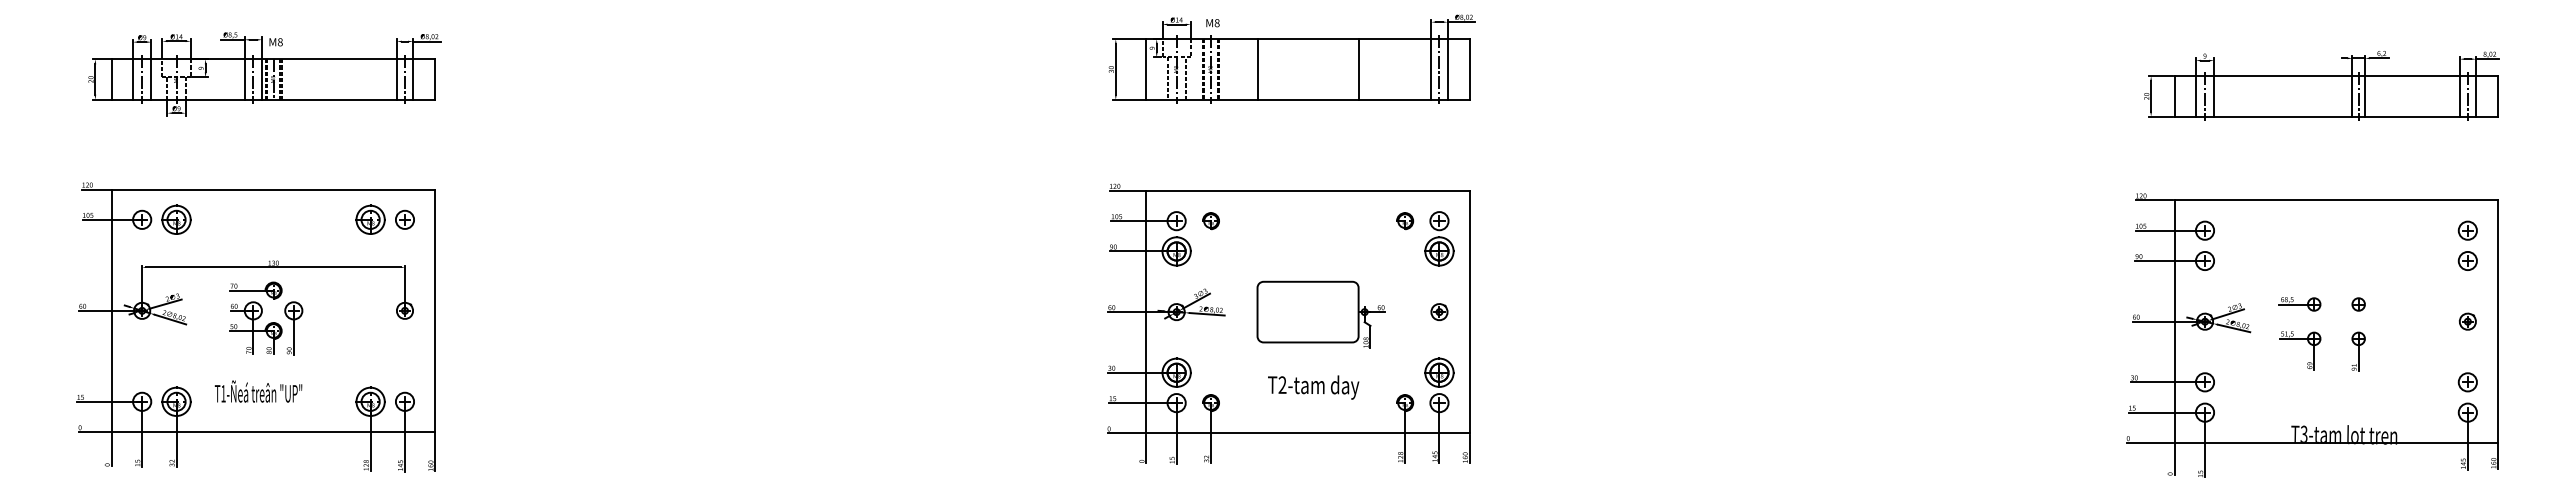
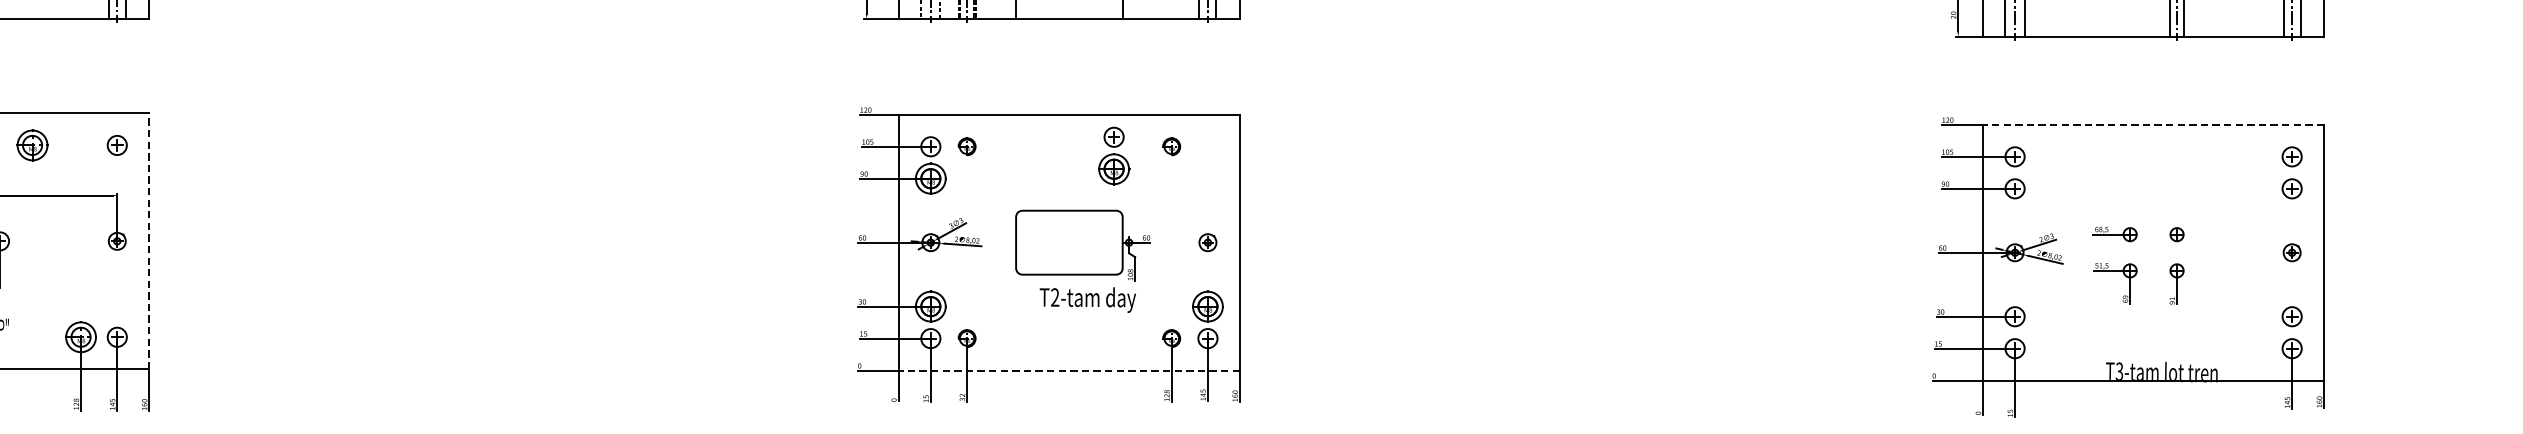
line: (2336, 200) -> (2153, 125), solid -> dashed
part: (370, 219) -> (32, 145), moved
part: (1439, 238) -> (1114, 155), moved
line: (435, 310) -> (149, 240), solid -> dashed
text: (1313, 387) -> (1087, 300), moved
line: (1308, 433) -> (1069, 370), solid -> dashed

